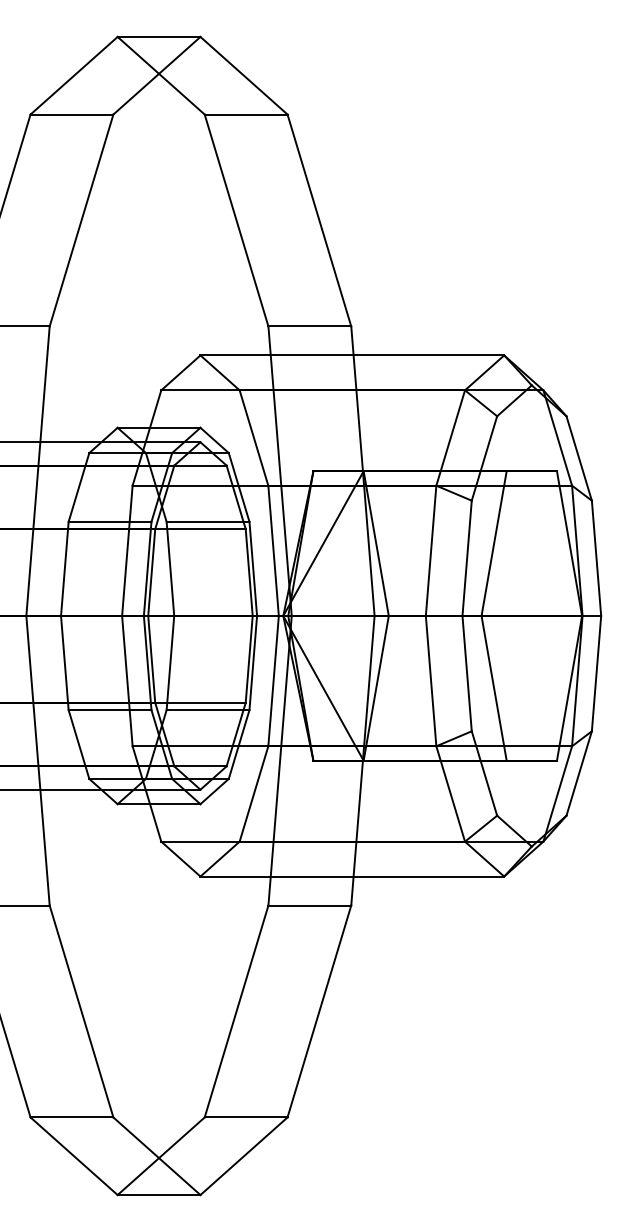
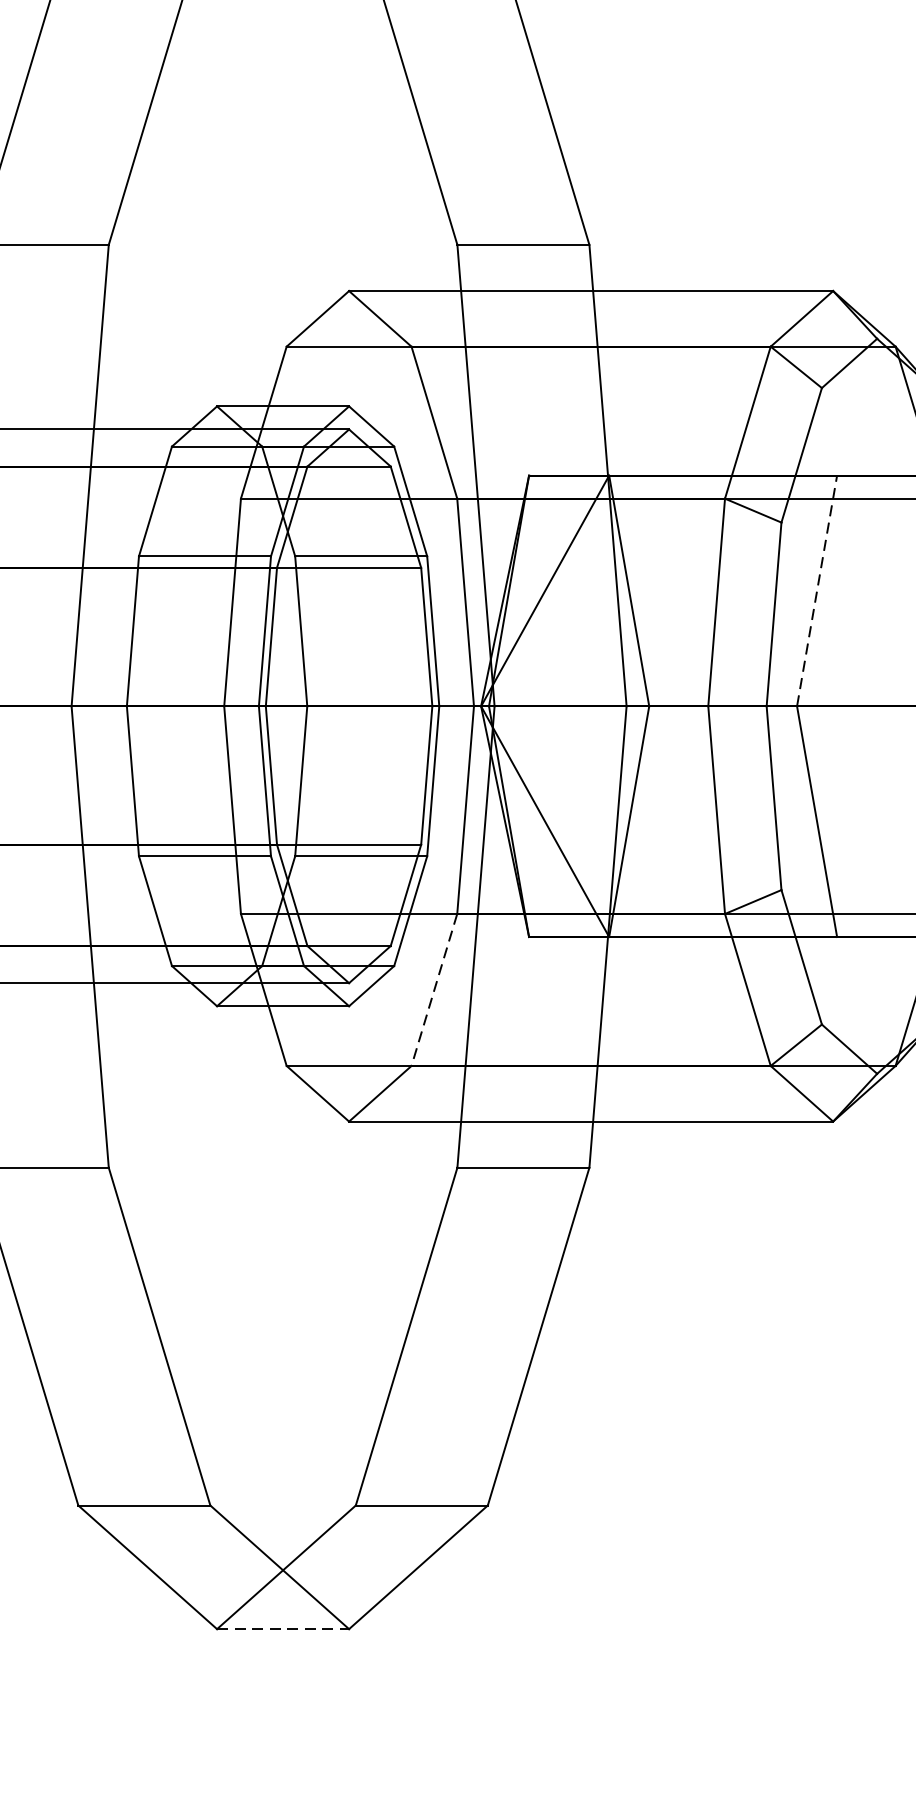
line: (494, 543) -> (817, 590), solid -> dashed
line: (254, 793) -> (435, 989), solid -> dashed
line: (159, 1195) -> (283, 1629), solid -> dashed

